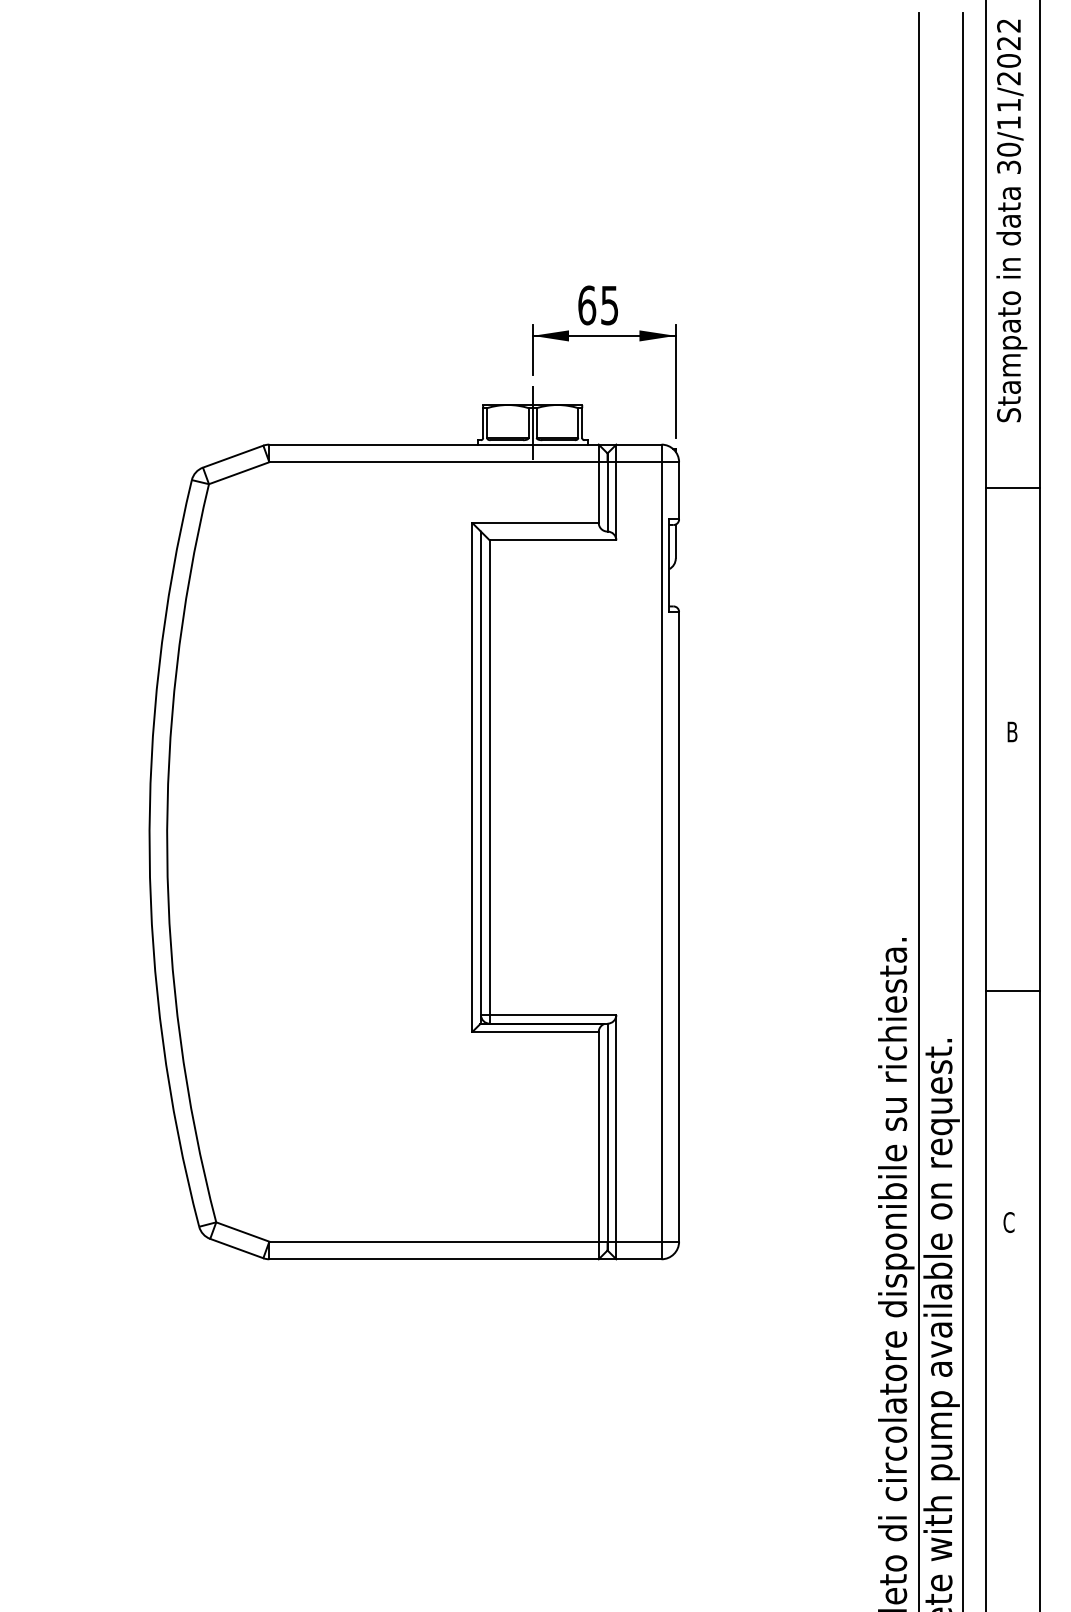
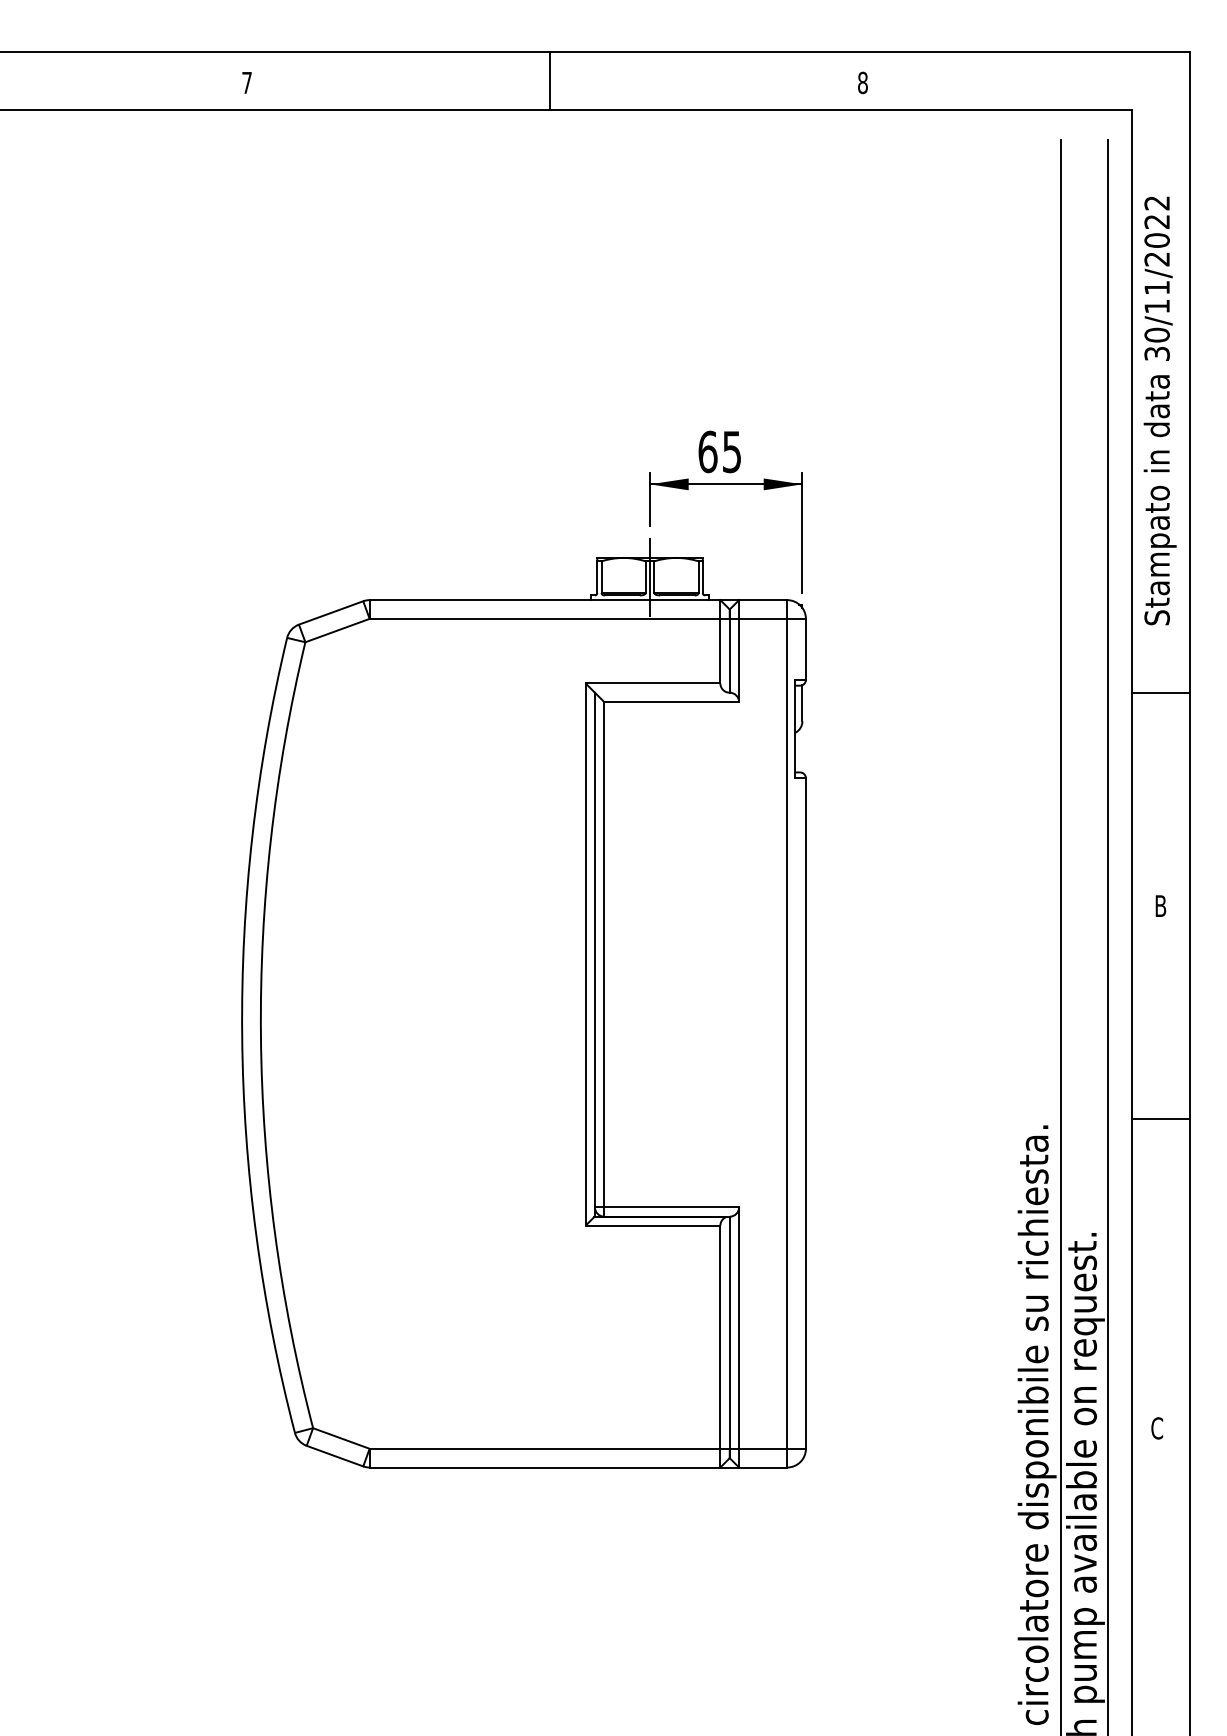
text: (1011, 220) -> (1159, 410), moved
line: (1012, 487) -> (1160, 692), moved
line: (1012, 990) -> (1160, 1118), moved

